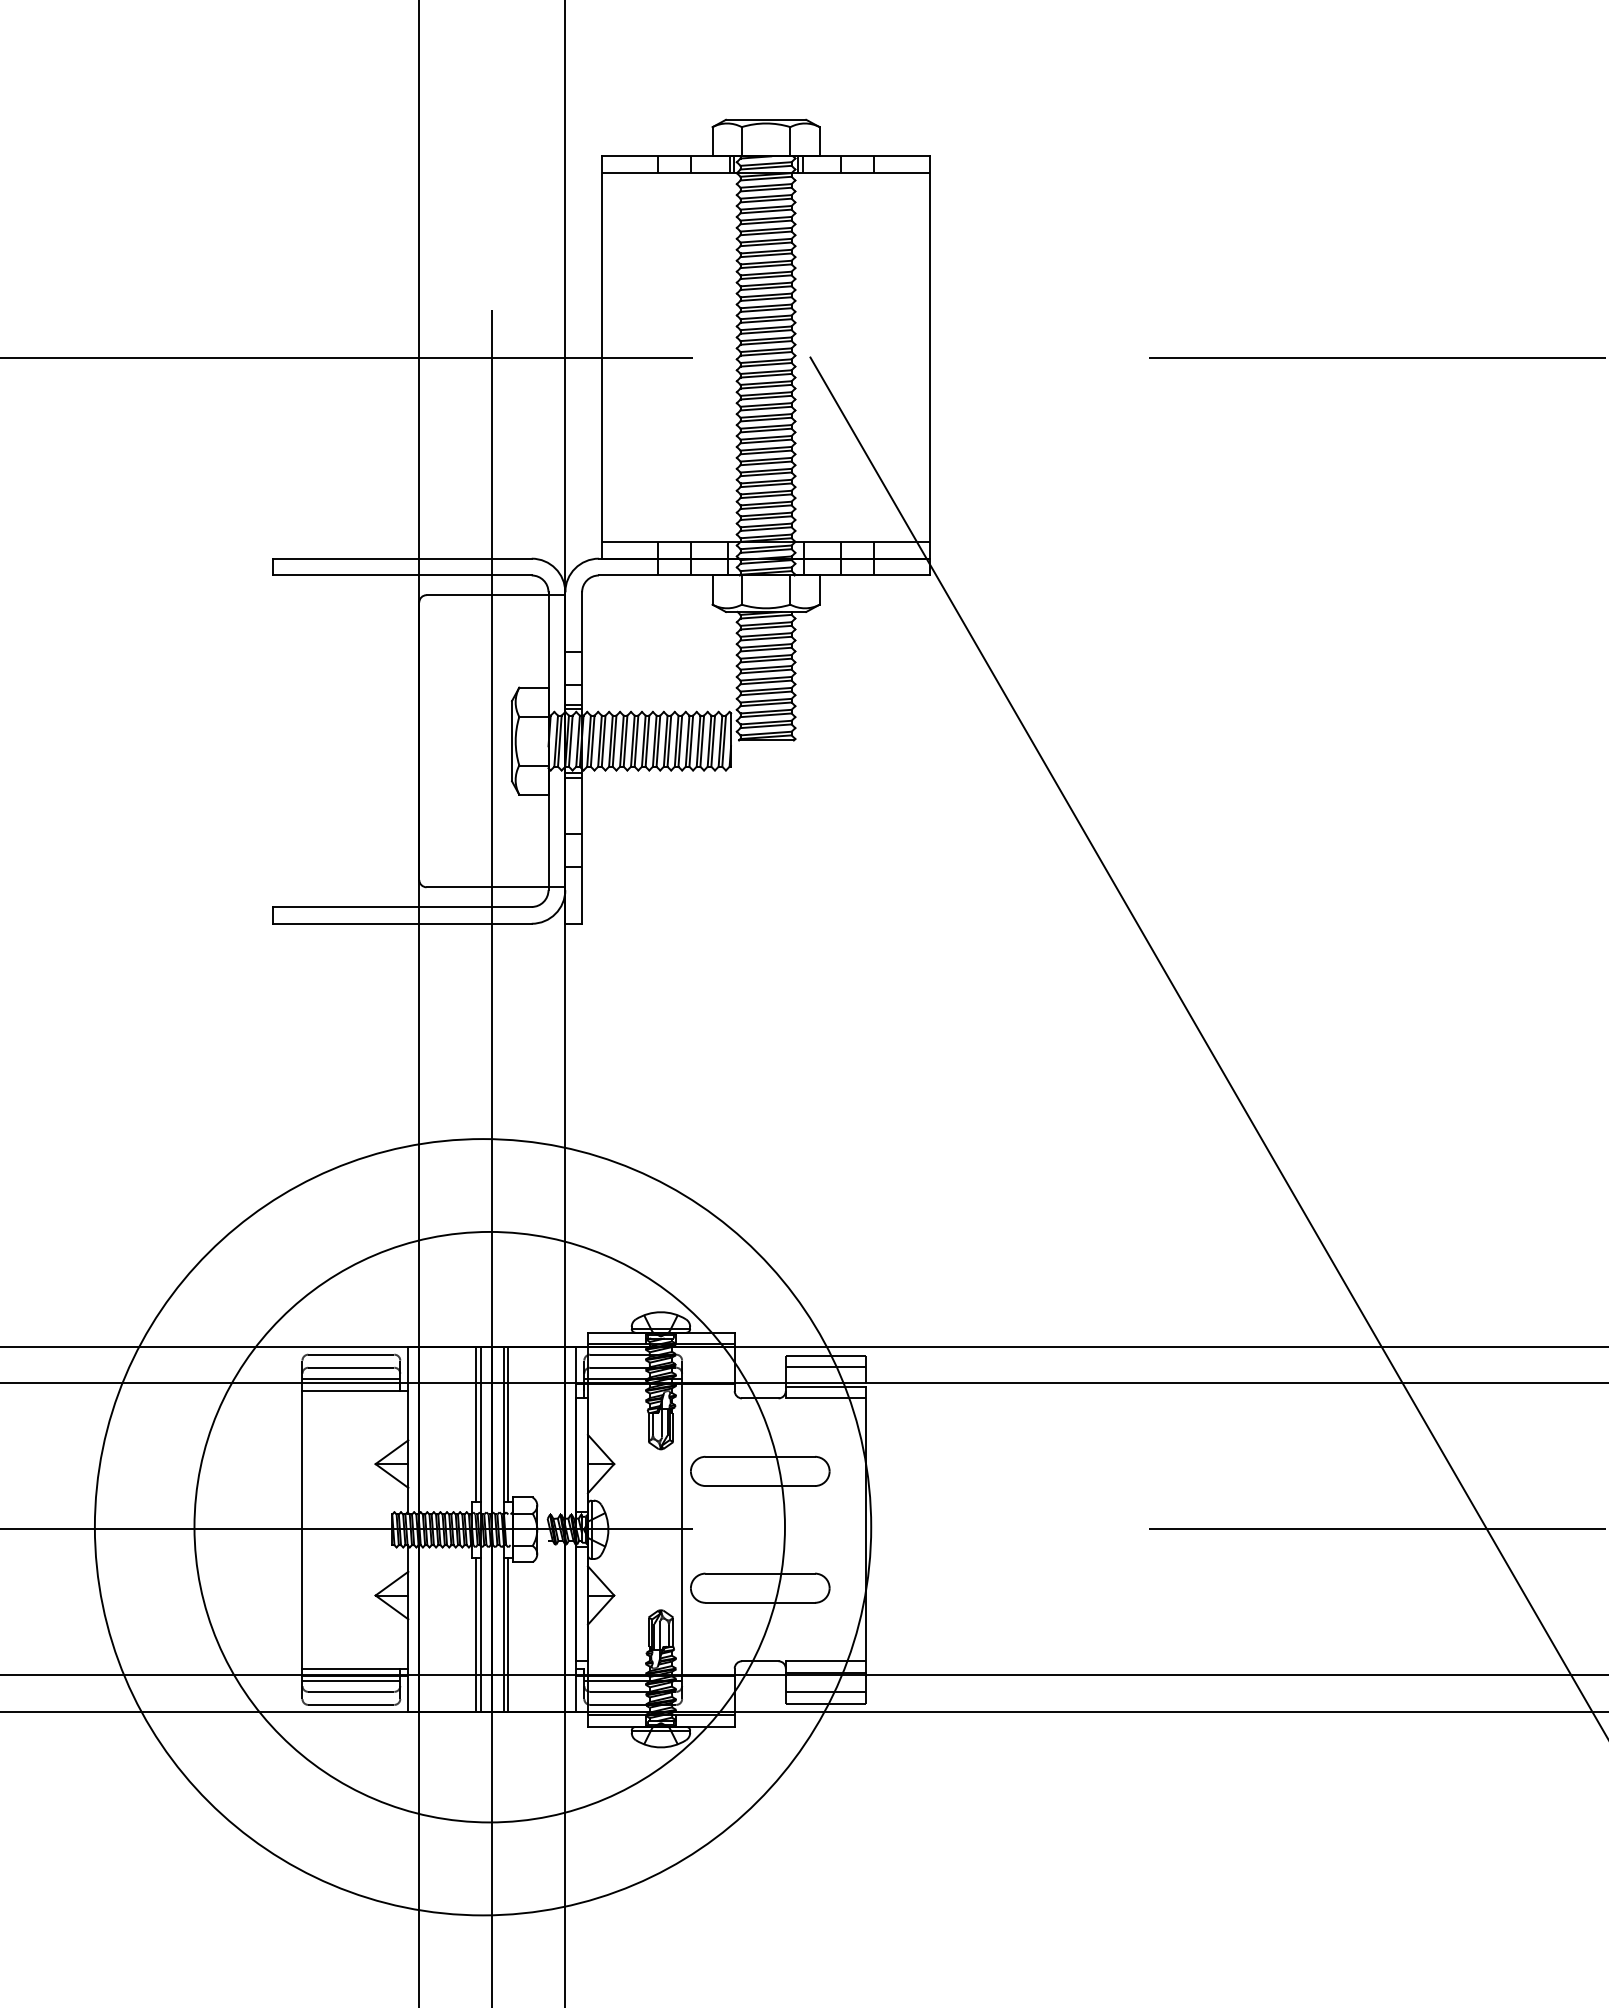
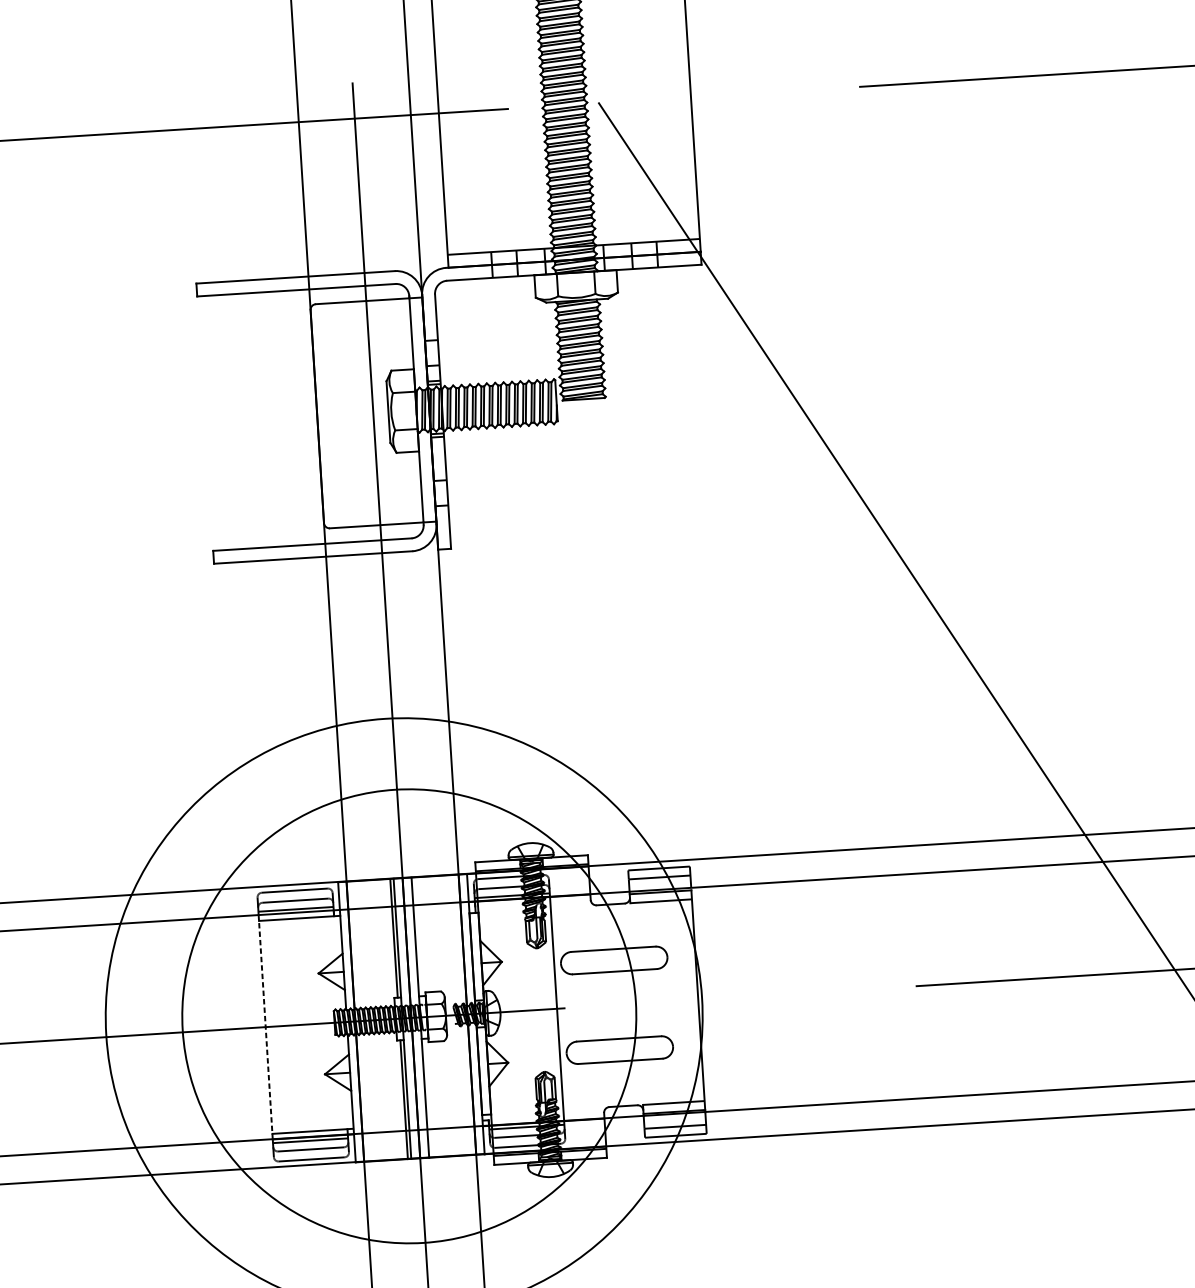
line: (508, 1424) -> (418, 936), removed
line: (302, 1529) -> (265, 1027), solid -> dashed
line: (508, 1634) -> (428, 1097), removed

